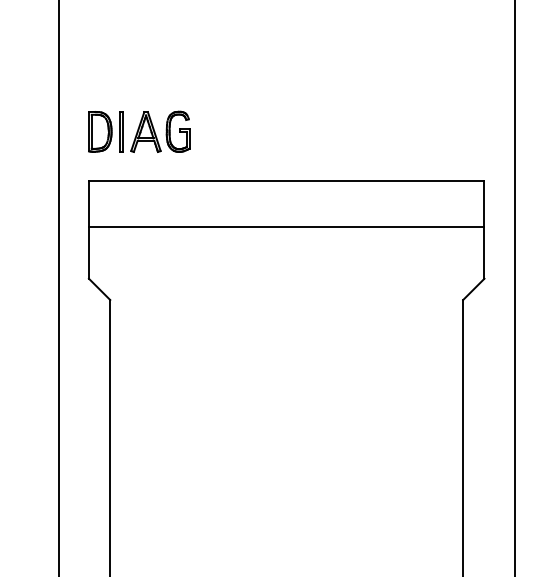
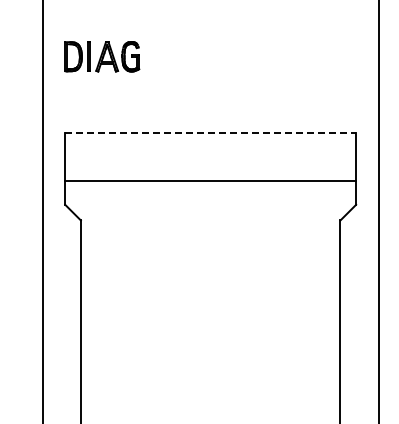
part: (139, 131) -> (102, 56), moved
line: (287, 181) -> (211, 133), solid -> dashed
line: (286, 226) -> (210, 180), moved

